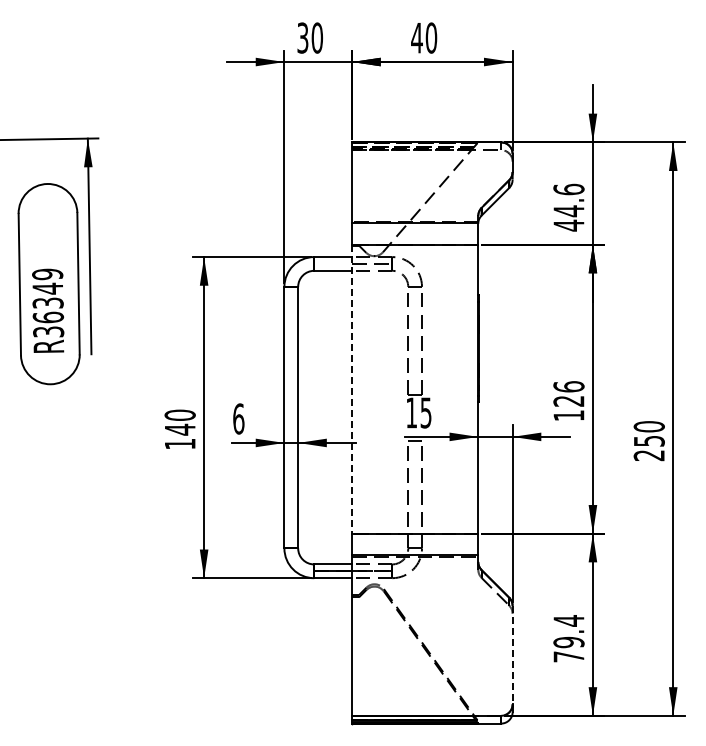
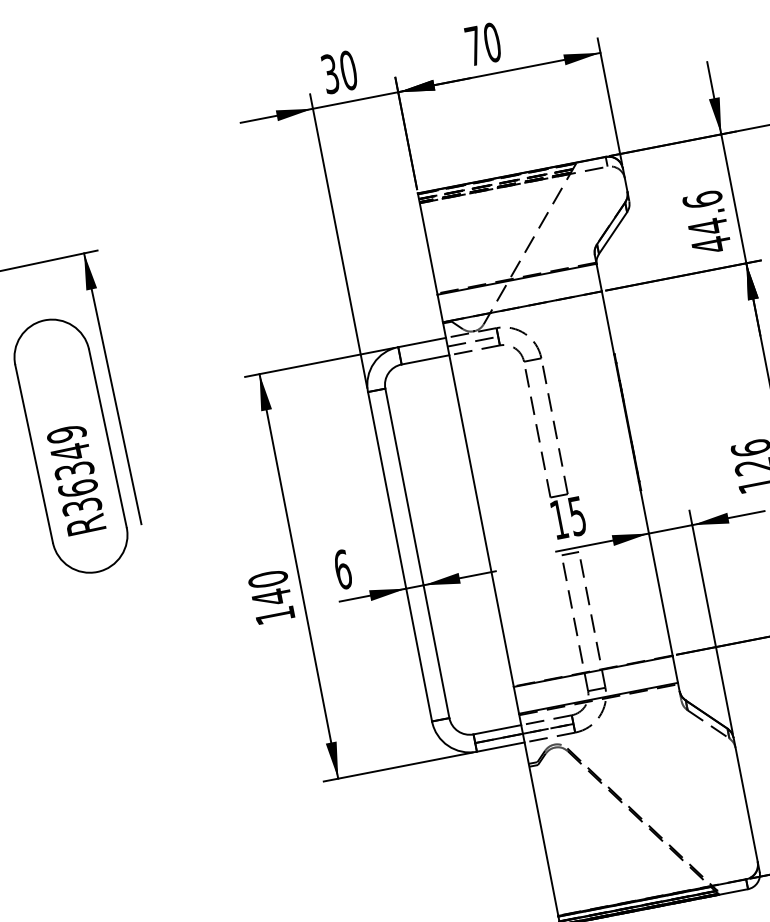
text: (416, 38) -> (473, 46), 40 -> 70
line: (352, 389) -> (478, 504), dashed -> solid
line: (512, 655) -> (745, 800), dashed -> solid

